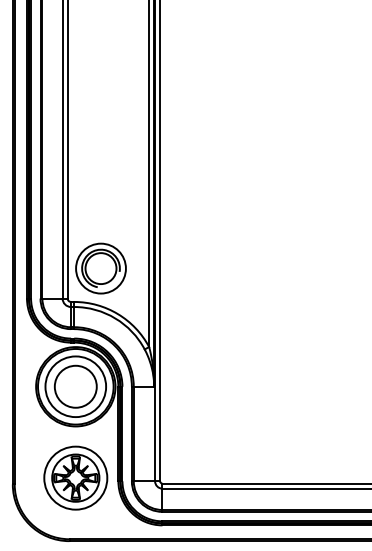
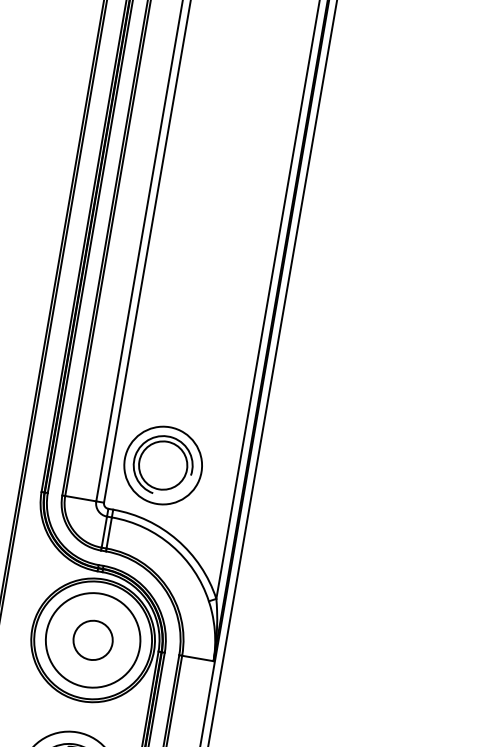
circle: (75, 386) -> (92, 639), size x0.6

